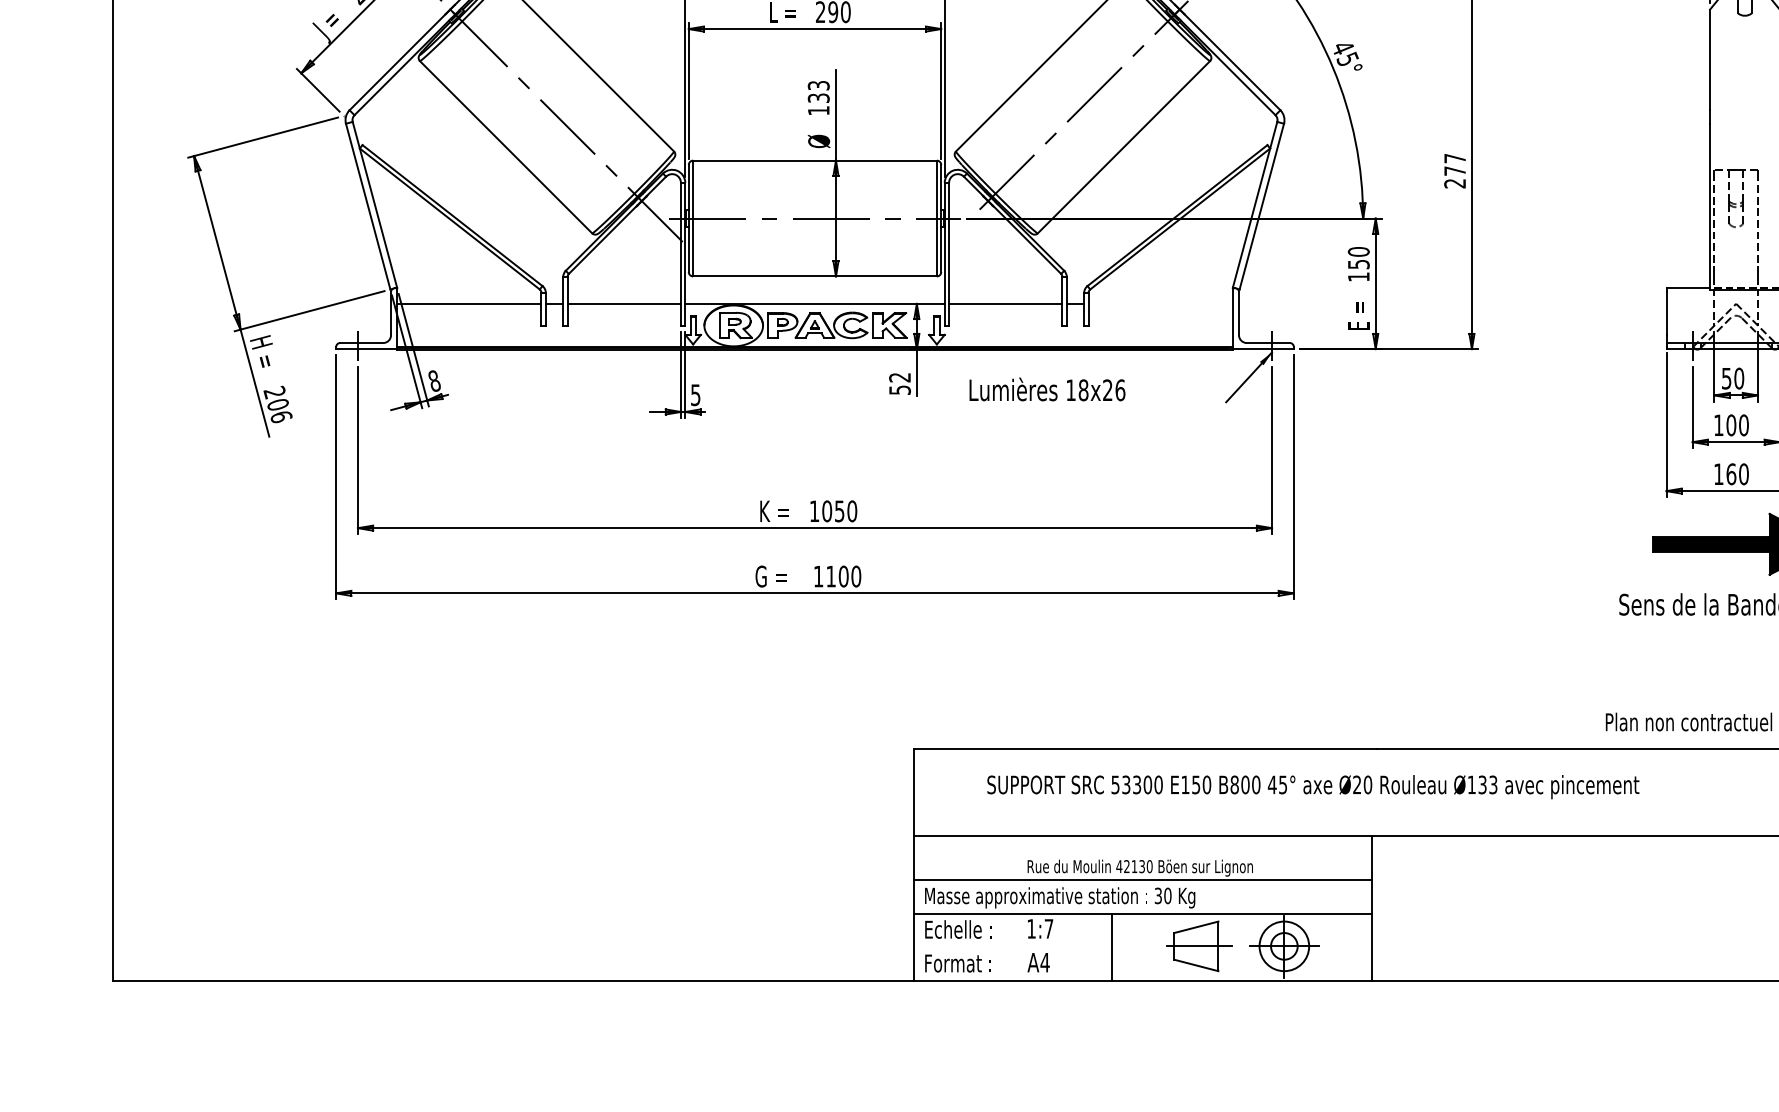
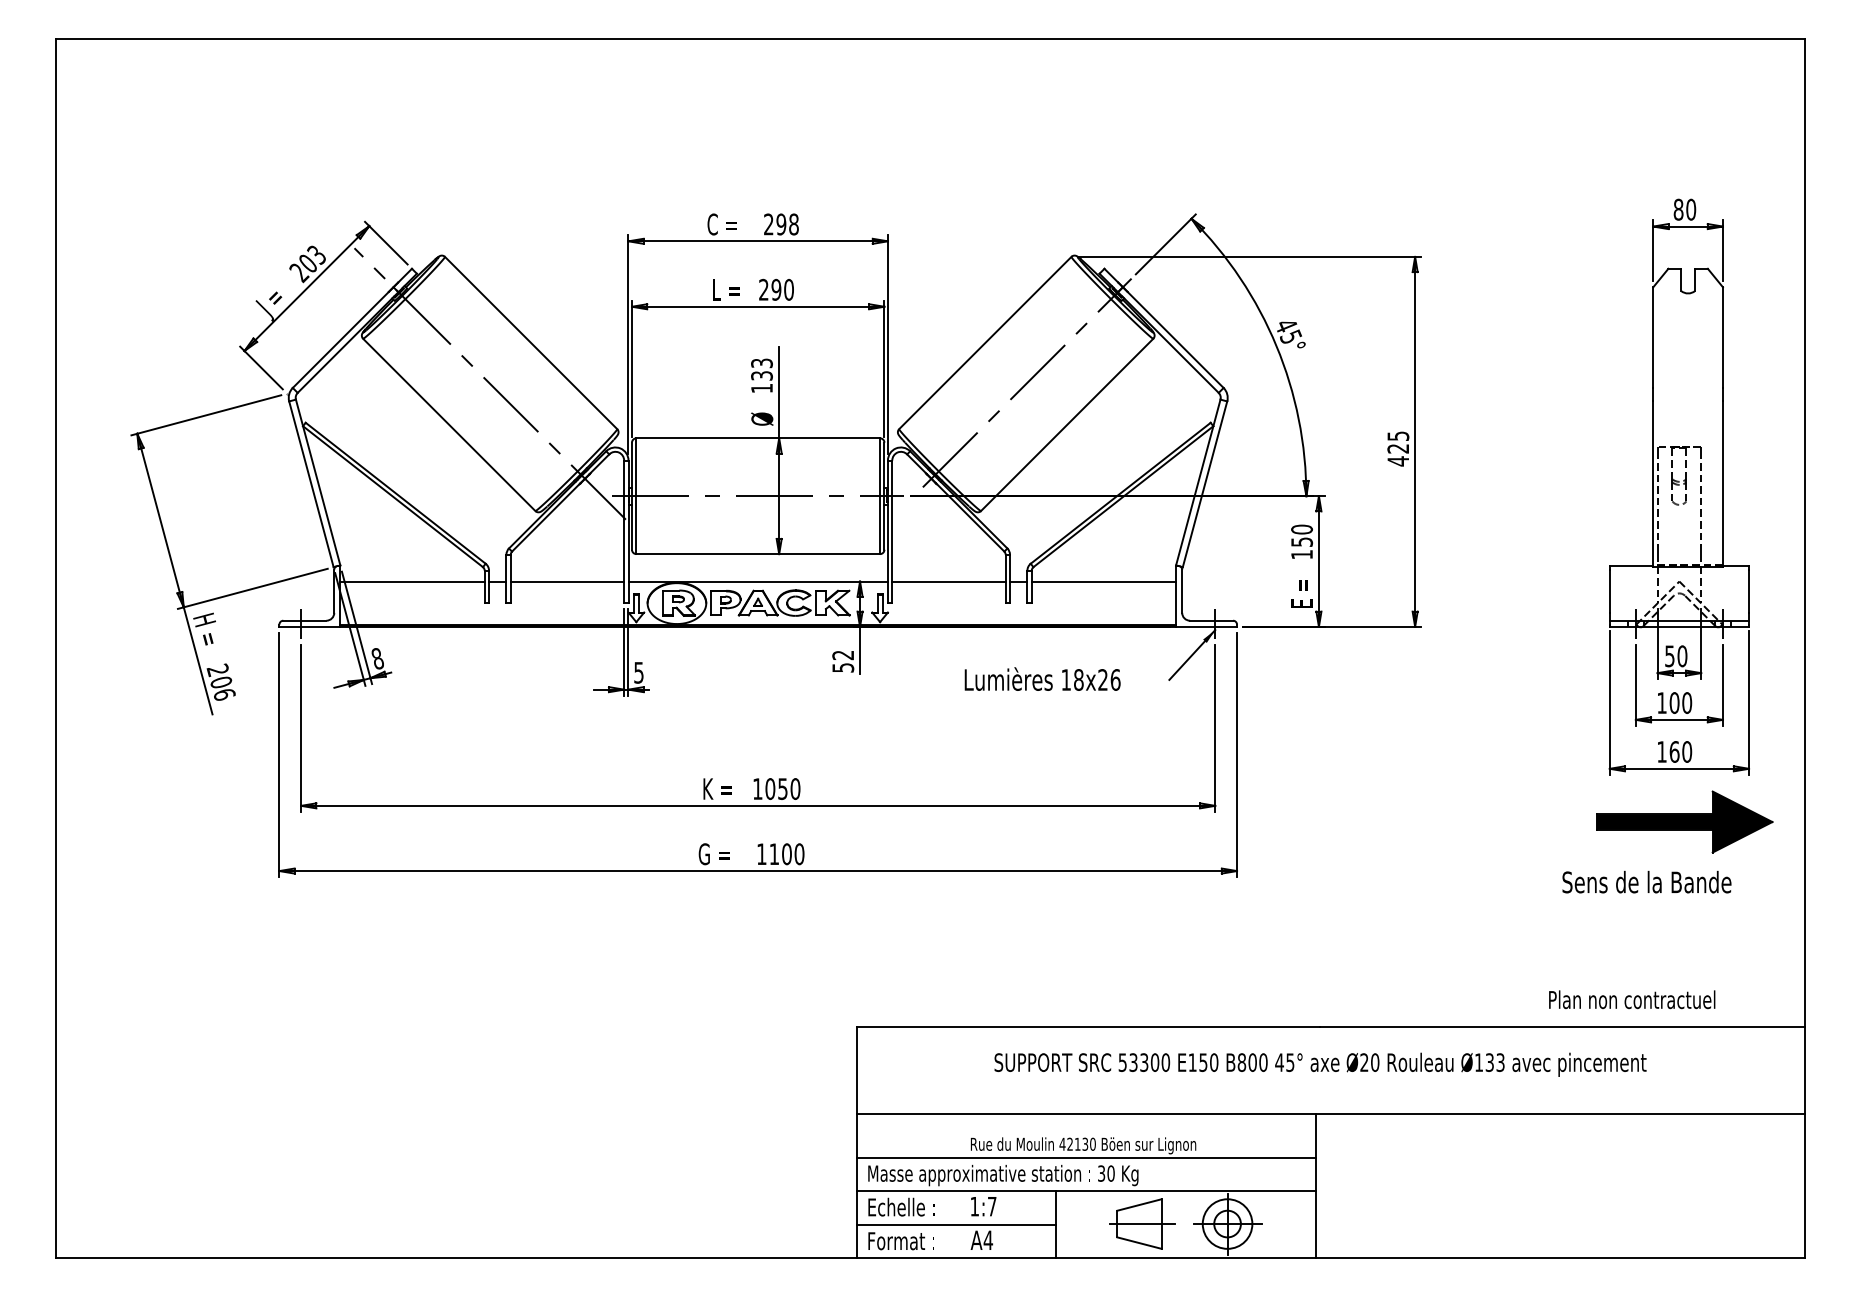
text: (1455, 170) -> (1398, 448), 277 -> 425
line: (1160, 303) -> (1103, 581), added
text: (1047, 388) -> (1042, 678), moved
text: (1313, 786) -> (1320, 1064), moved
line: (1012, 946) -> (955, 1224), added

